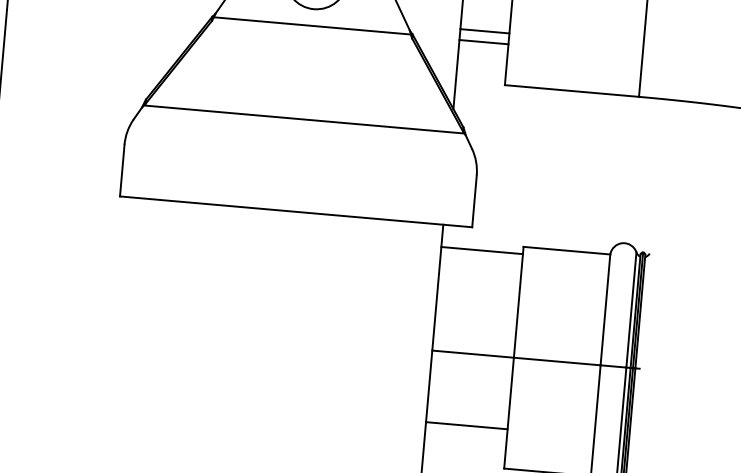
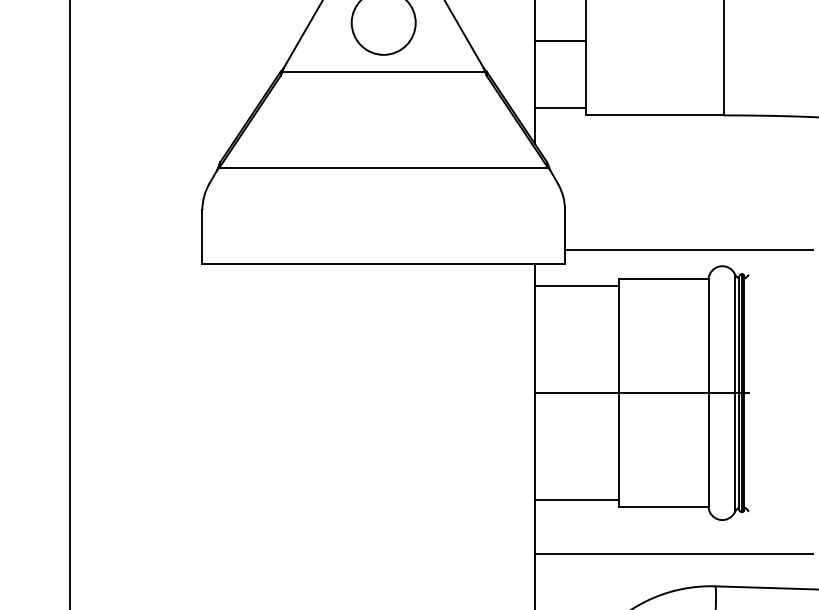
line: (484, 31) -> (560, 41), moved
line: (483, 42) -> (560, 108), moved
line: (594, 224) -> (689, 249), added
line: (467, 425) -> (577, 499), moved

